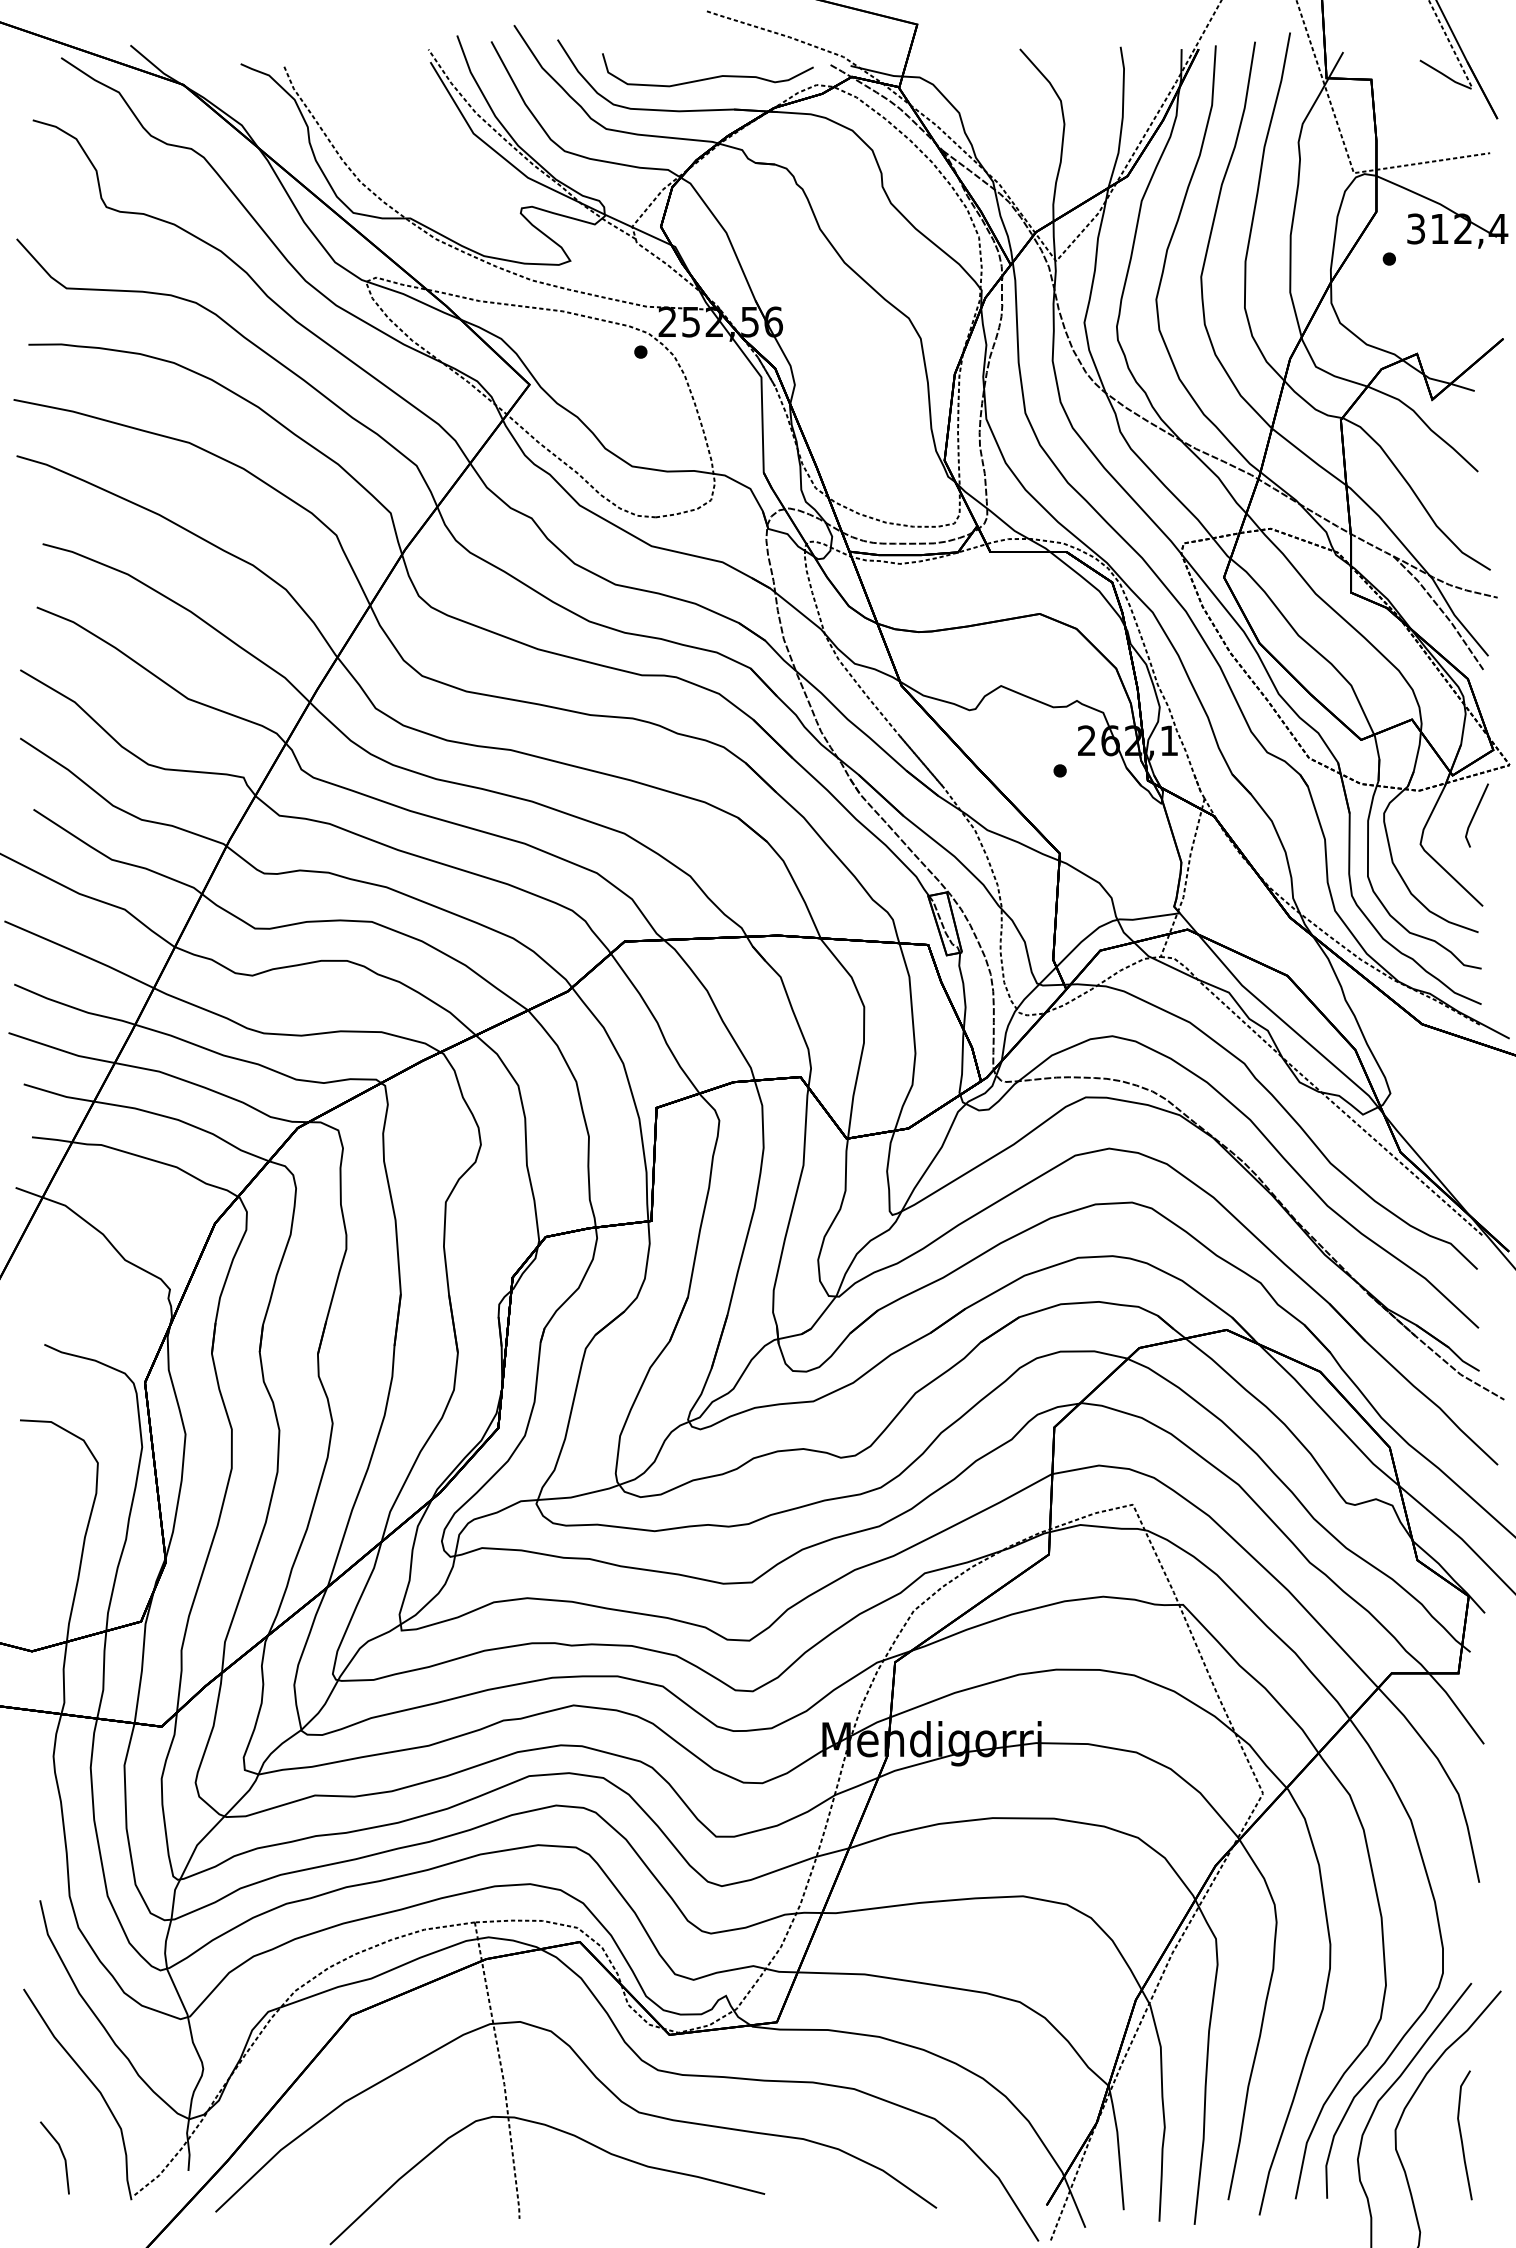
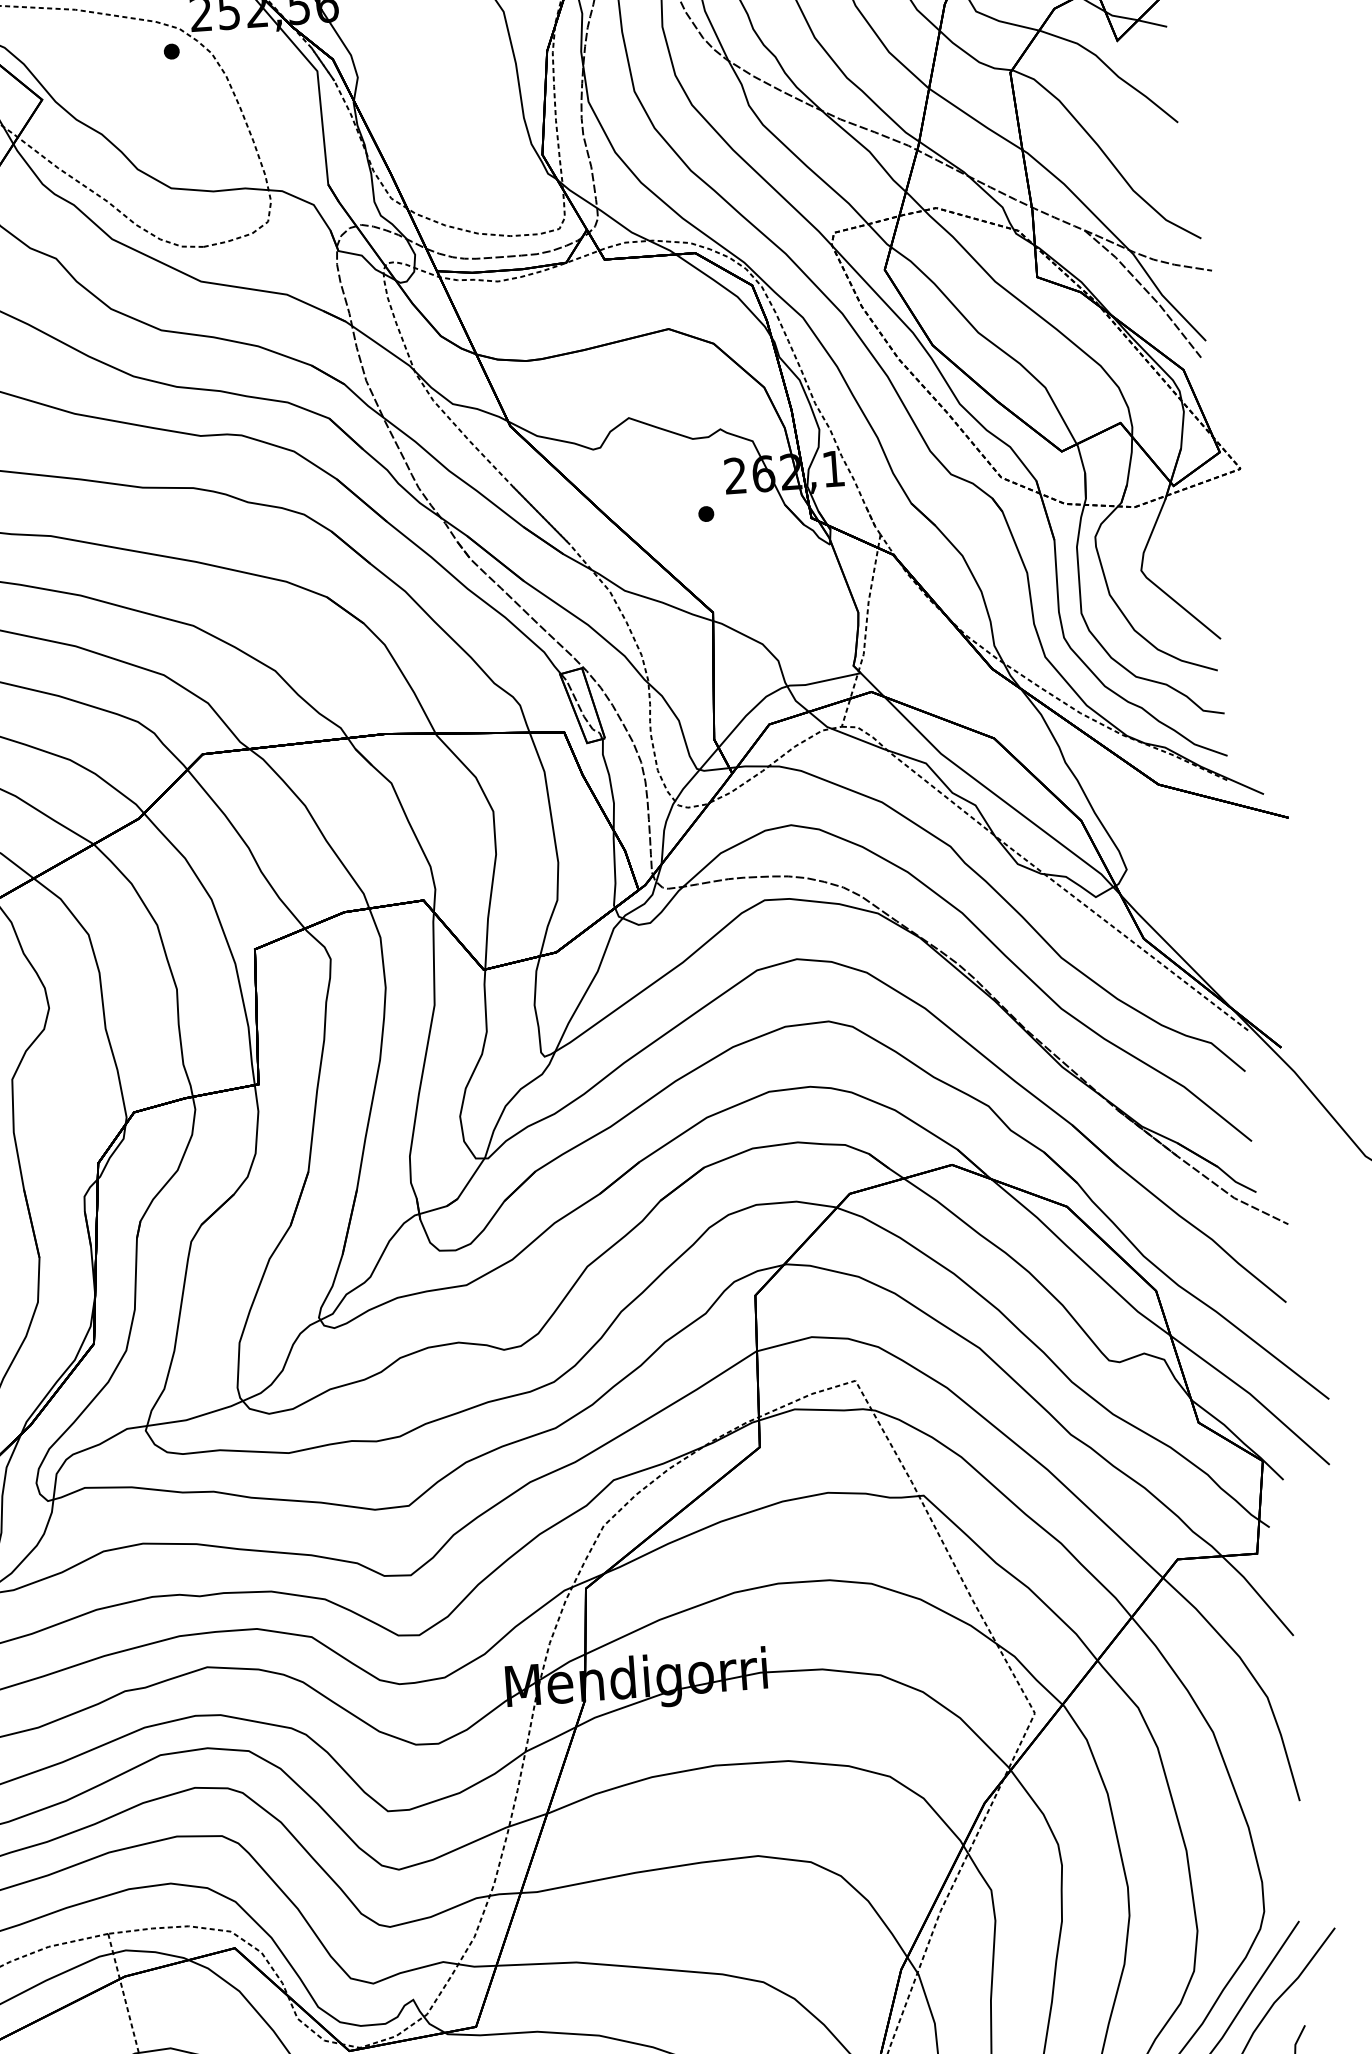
line: (1475, 814) -> (1204, 530), removed

